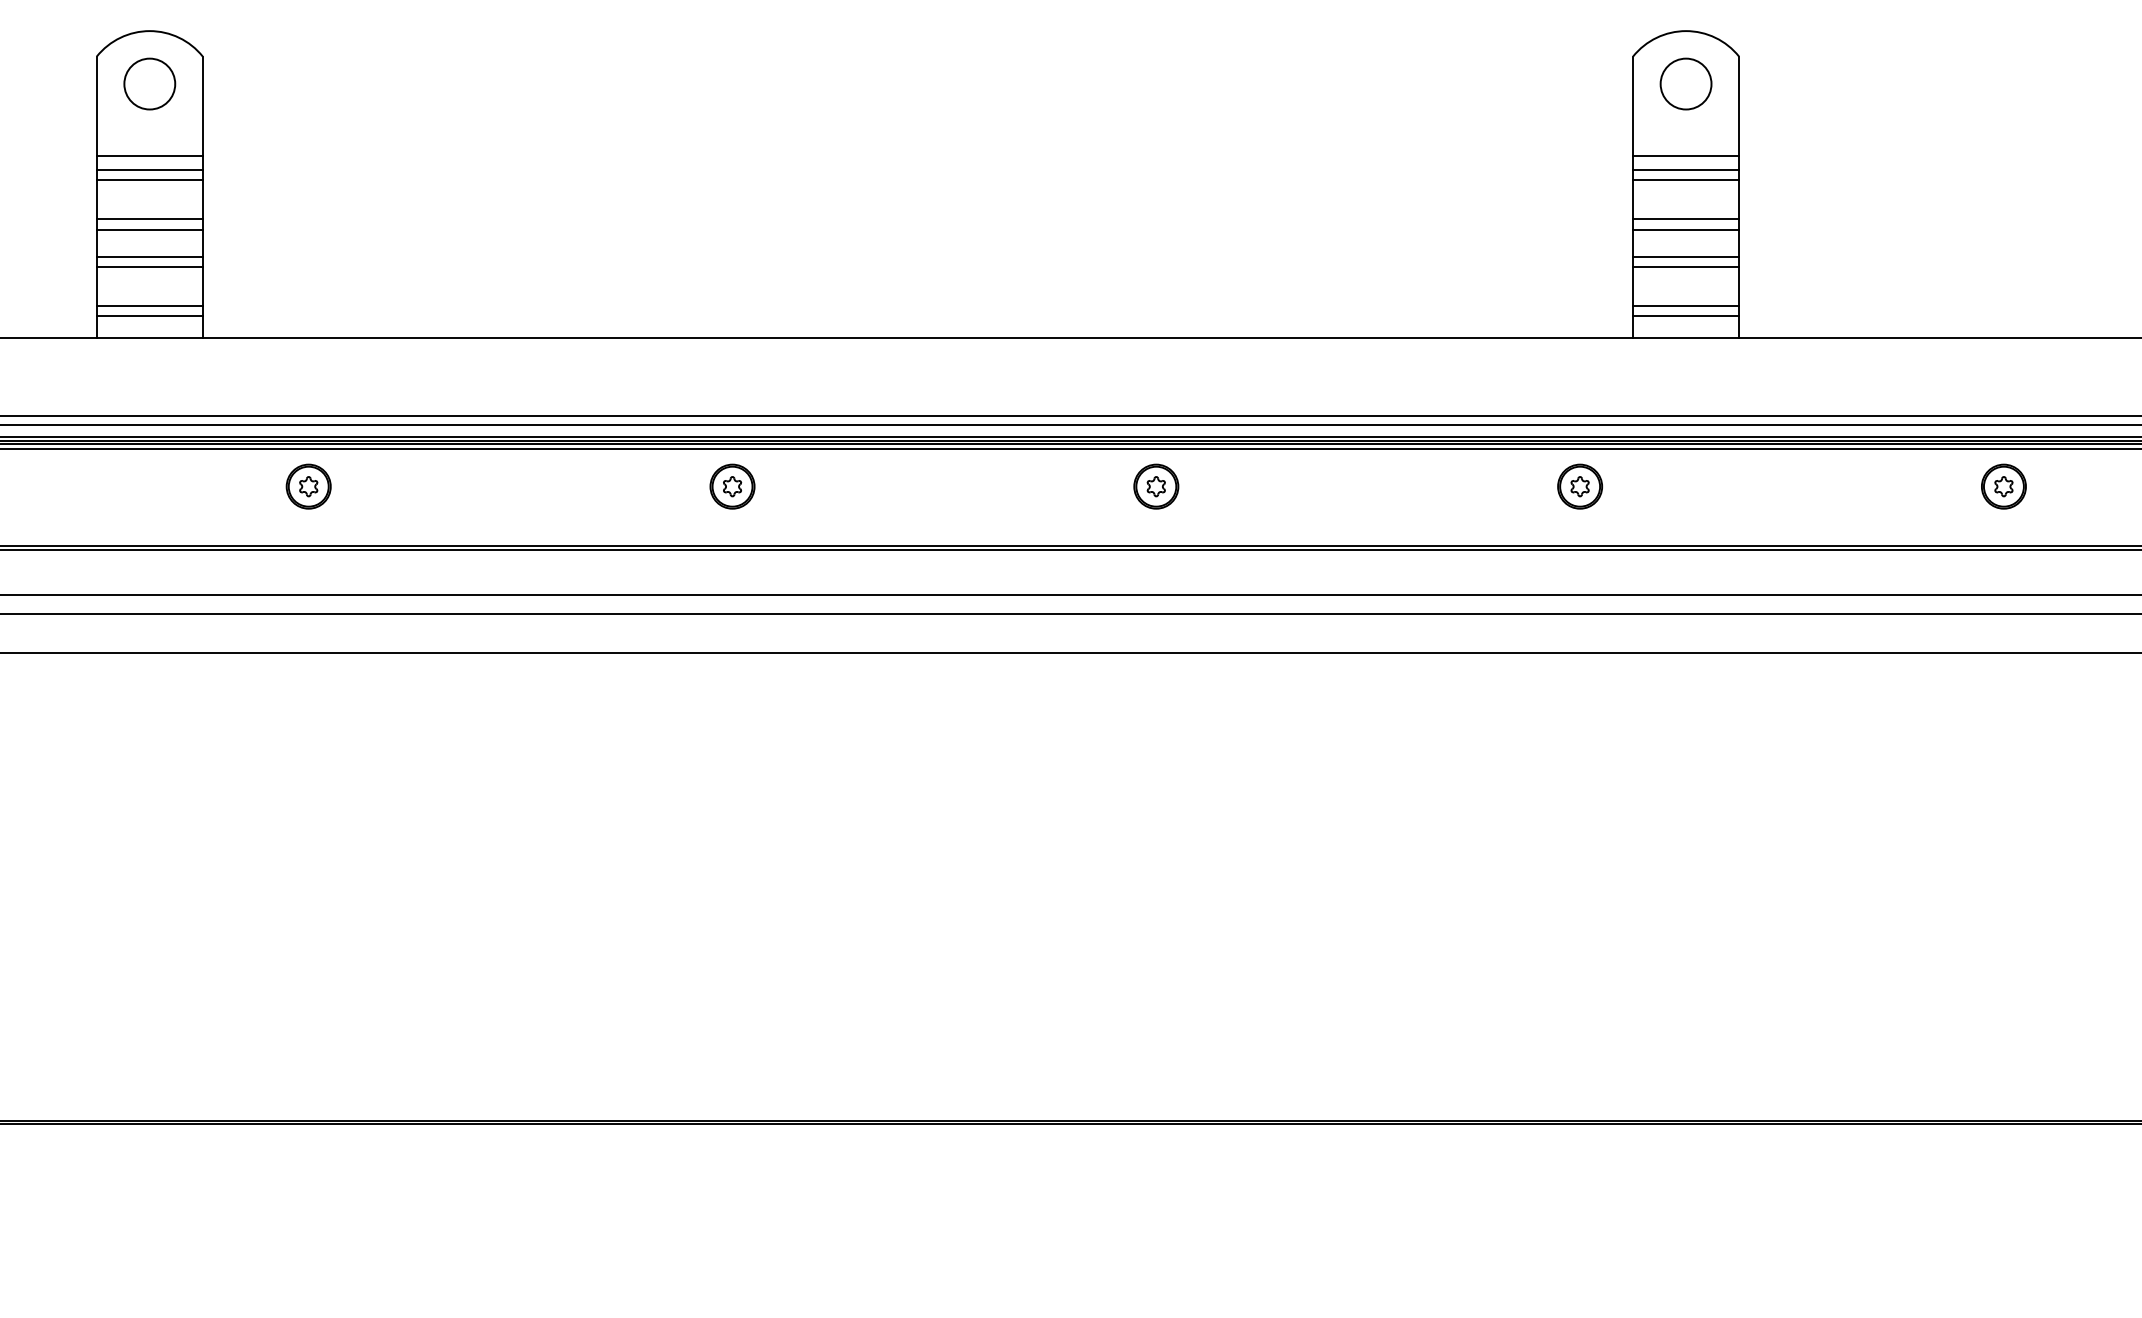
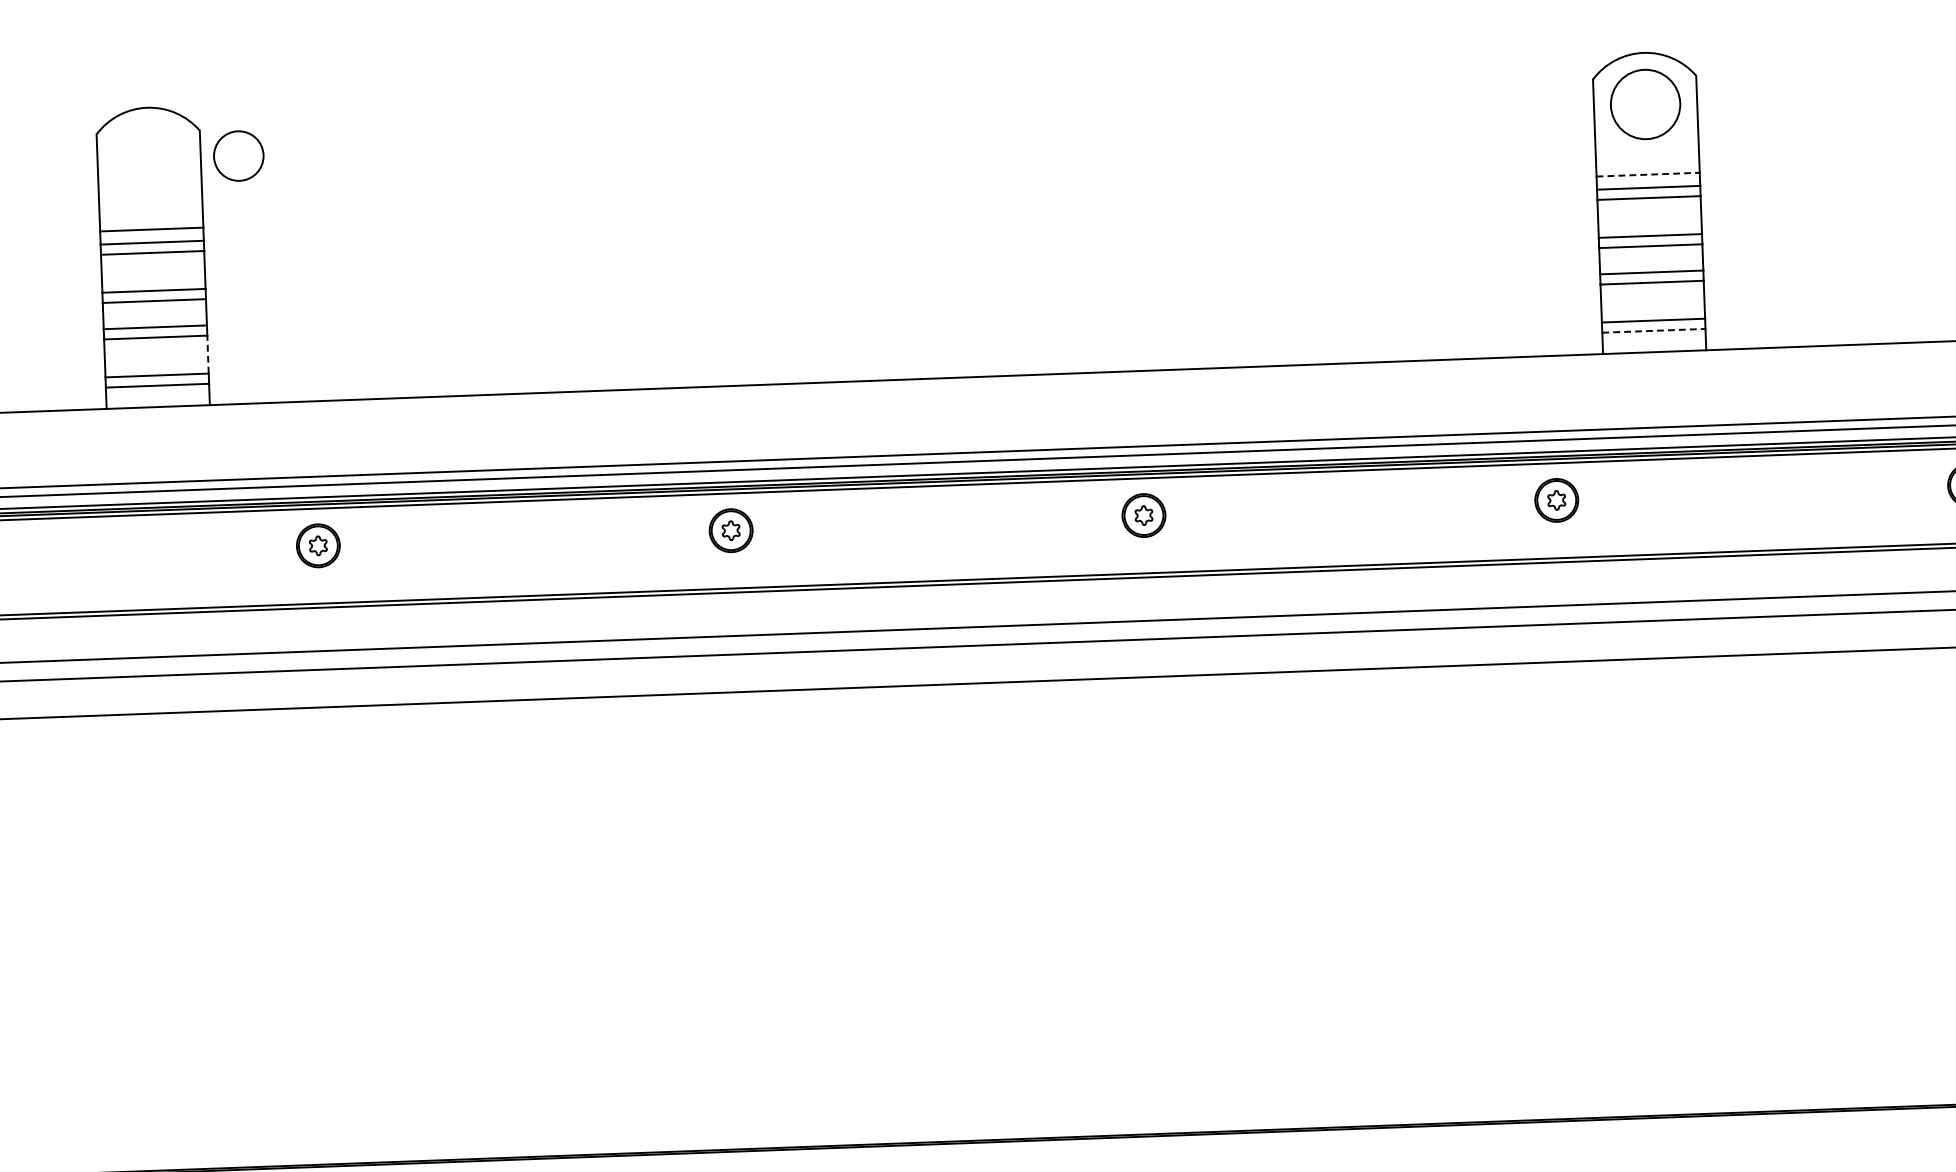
circle: (149, 83) -> (238, 155), moved
circle: (1685, 83) -> (1645, 103), size x1.4
line: (1686, 156) -> (1648, 175), solid -> dashed
line: (202, 285) -> (207, 353), solid -> dashed
line: (1686, 316) -> (1654, 330), solid -> dashed

